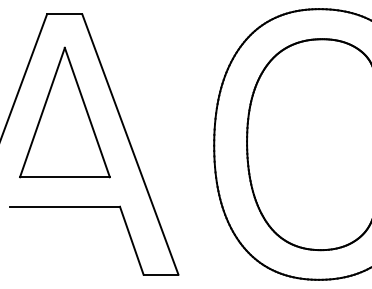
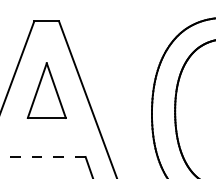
part: (64, 112) -> (46, 90), size x0.6
line: (64, 206) -> (46, 156), solid -> dashed

